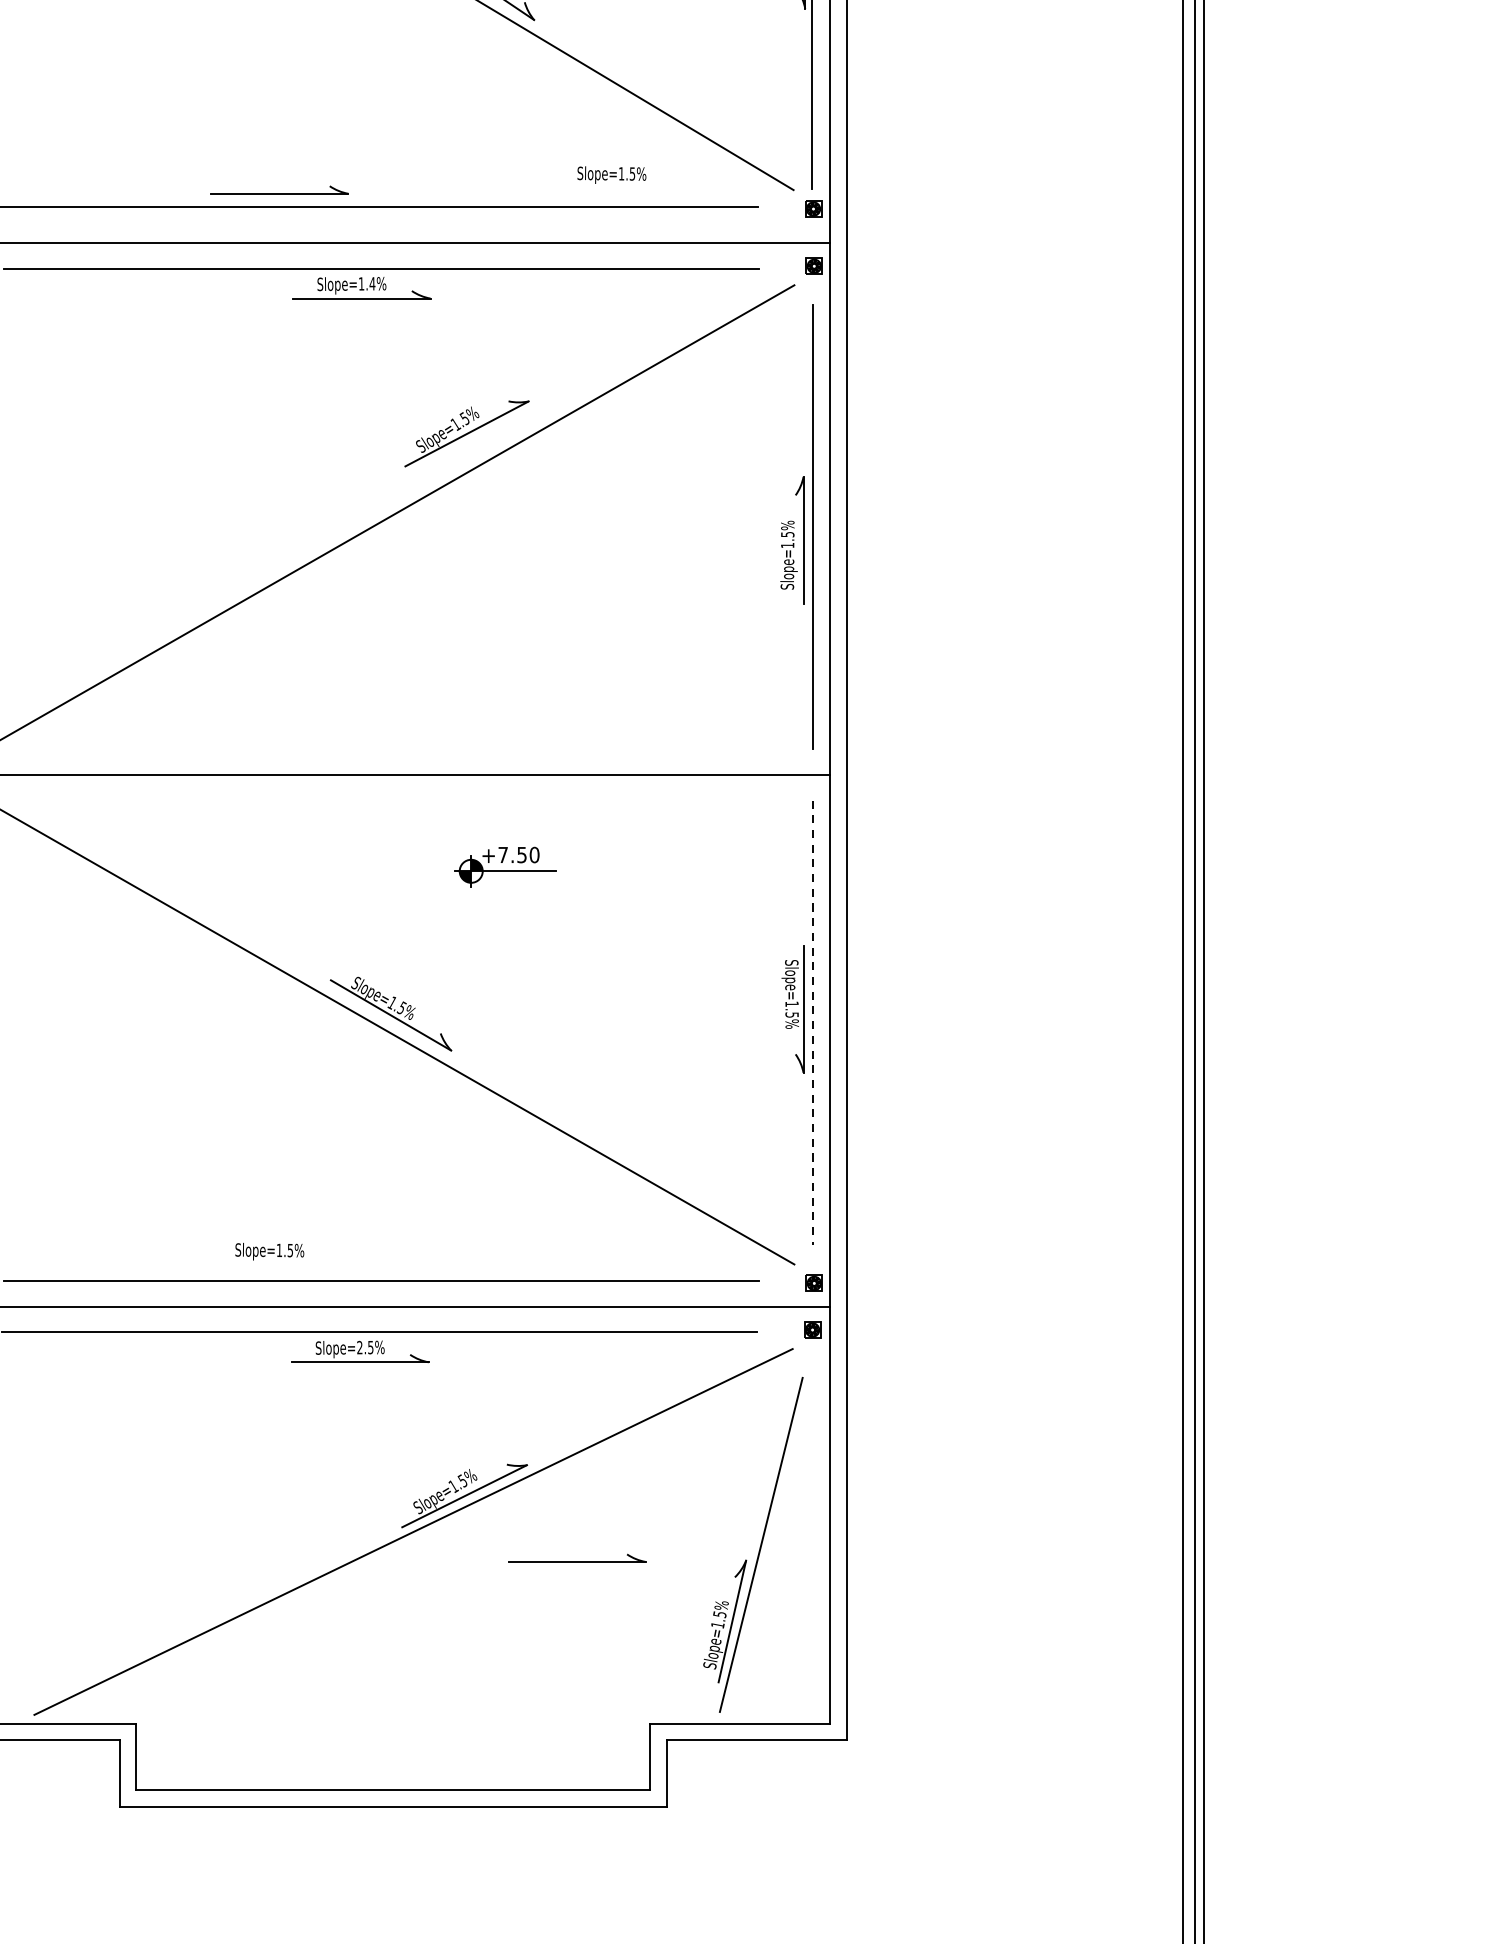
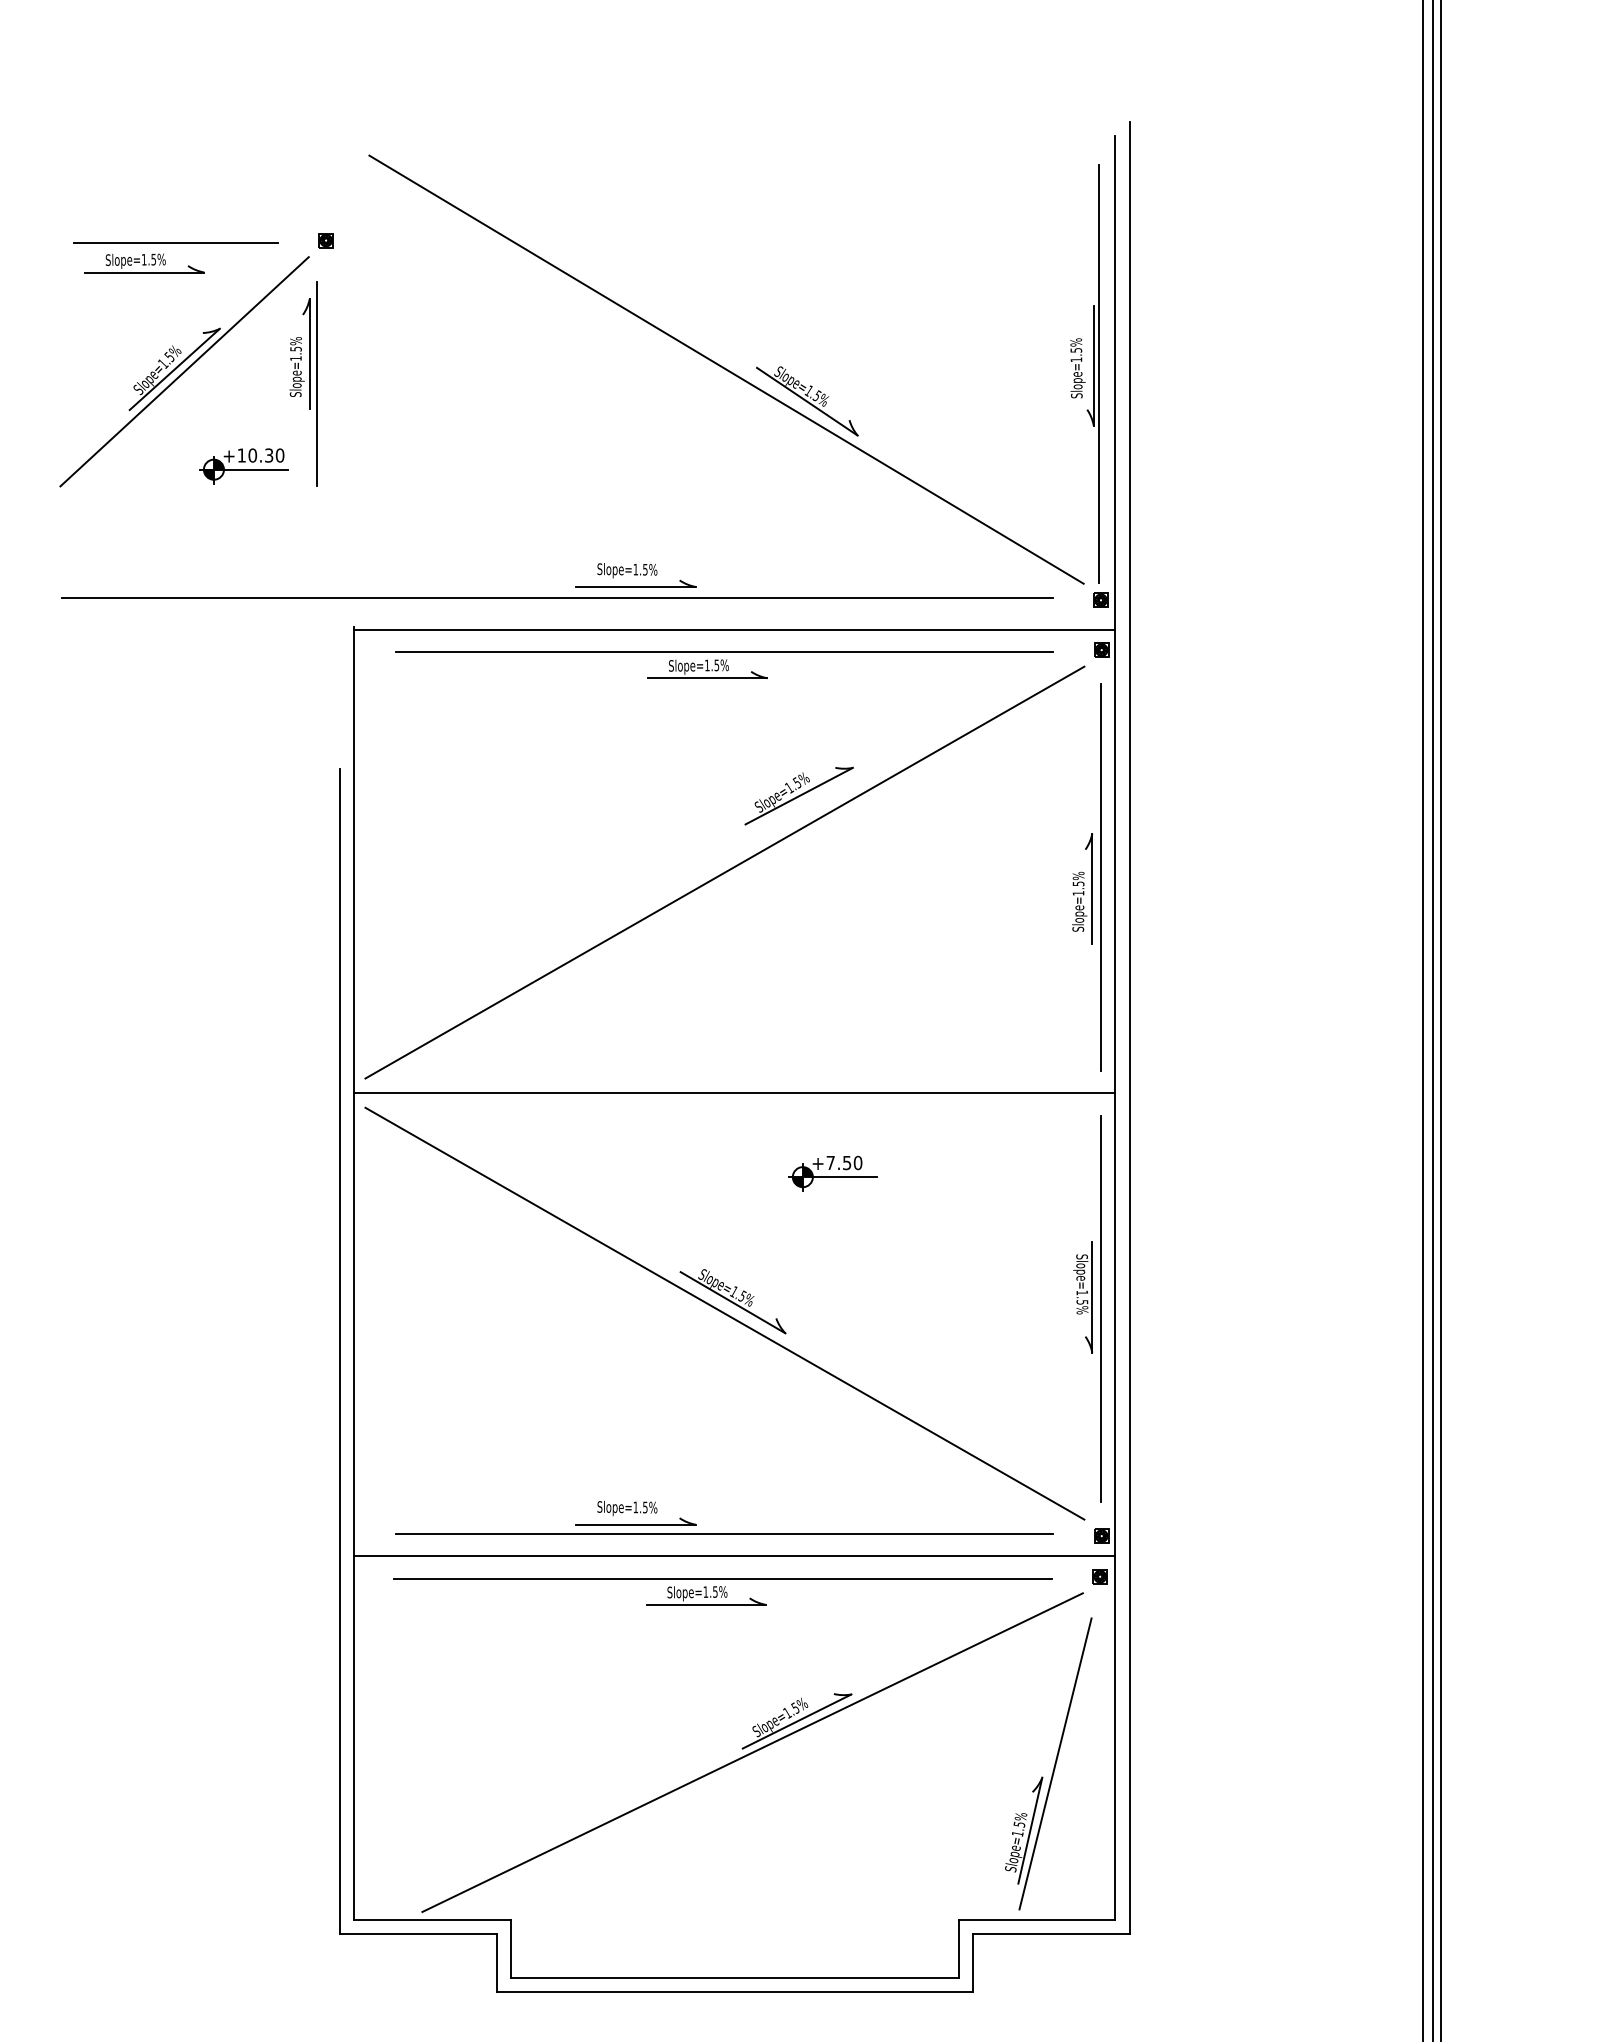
text: (612, 174) -> (627, 570), moved
text: (372, 283) -> (716, 665), Slope=1.4%%% -> Slope=1.5%%%
line: (812, 1023) -> (1100, 1309), dashed -> solid
text: (359, 1346) -> (705, 1591), Slope=2.5%%% -> Slope=1.5%%%
part: (576, 1558) -> (635, 1521), moved

